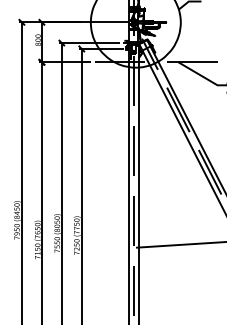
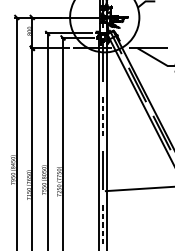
line: (133, 151) -> (102, 117), solid -> dashed
line: (133, 291) -> (102, 224), solid -> dashed

